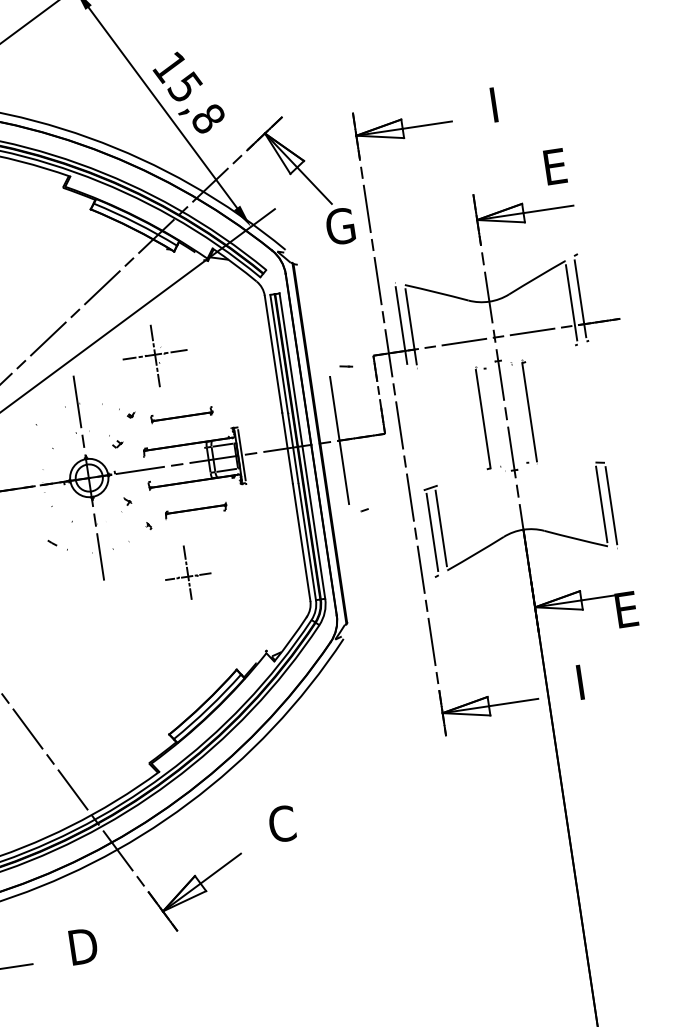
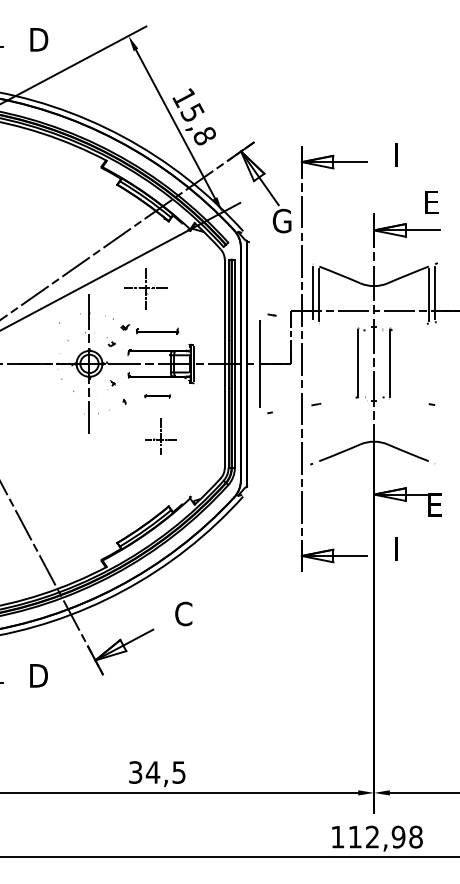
part: (127, 413) -> (121, 324), size x1.6
line: (601, 504) -> (428, 432), removed
line: (611, 505) -> (435, 434), removed
part: (196, 510) -> (157, 396), size x0.6
line: (441, 528) -> (319, 432), removed
line: (433, 532) -> (313, 434), removed
part: (57, 545) -> (61, 405), removed
part: (187, 572) -> (160, 436), moved

